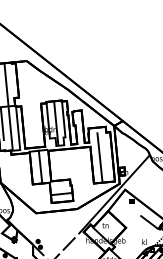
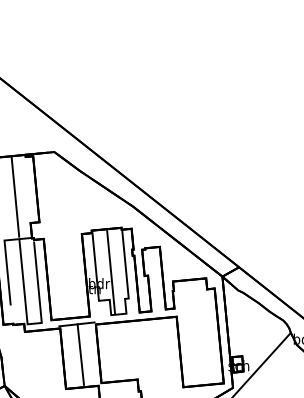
line: (99, 157) -> (194, 337), removed

